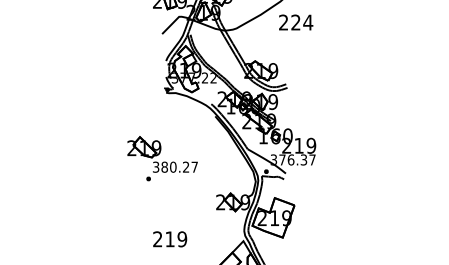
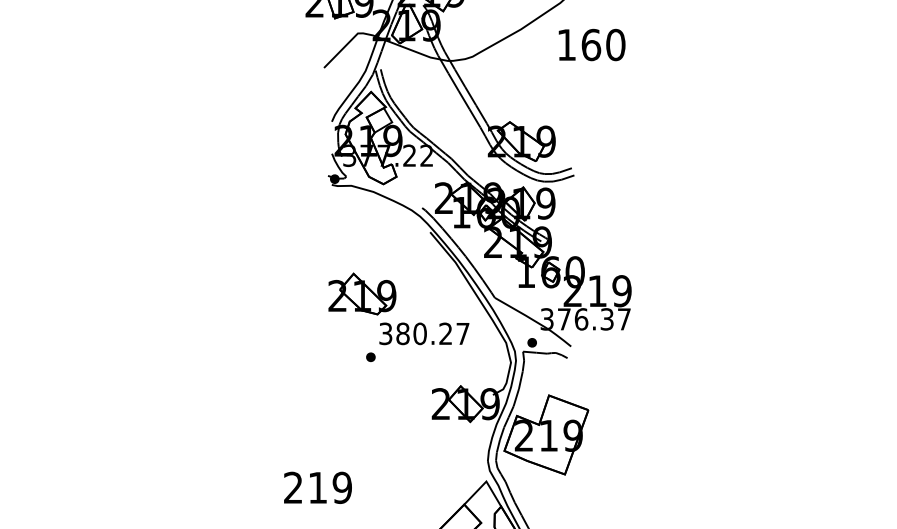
text: (296, 22) -> (592, 44), 224 -> 160
part: (162, 158) -> (398, 316), moved
text: (170, 239) -> (318, 488), moved

